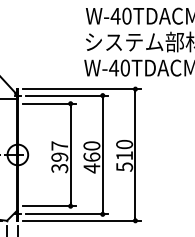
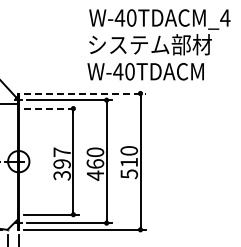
line: (81, 89) -> (84, 93), solid -> dashed
line: (49, 103) -> (51, 108), solid -> dashed

